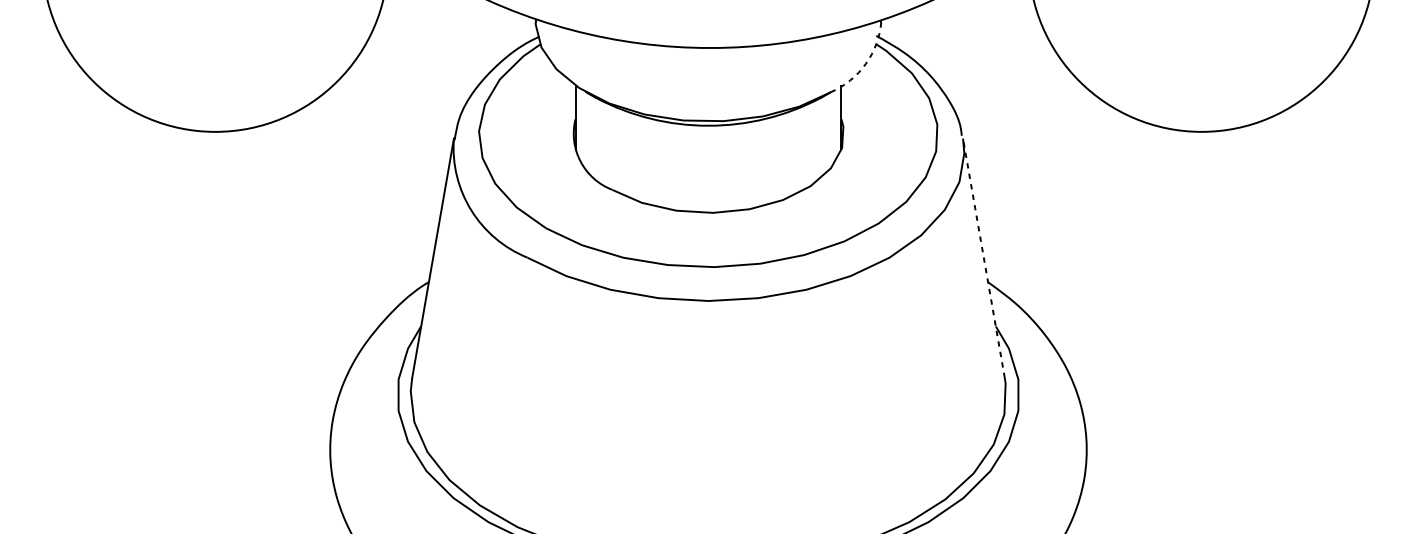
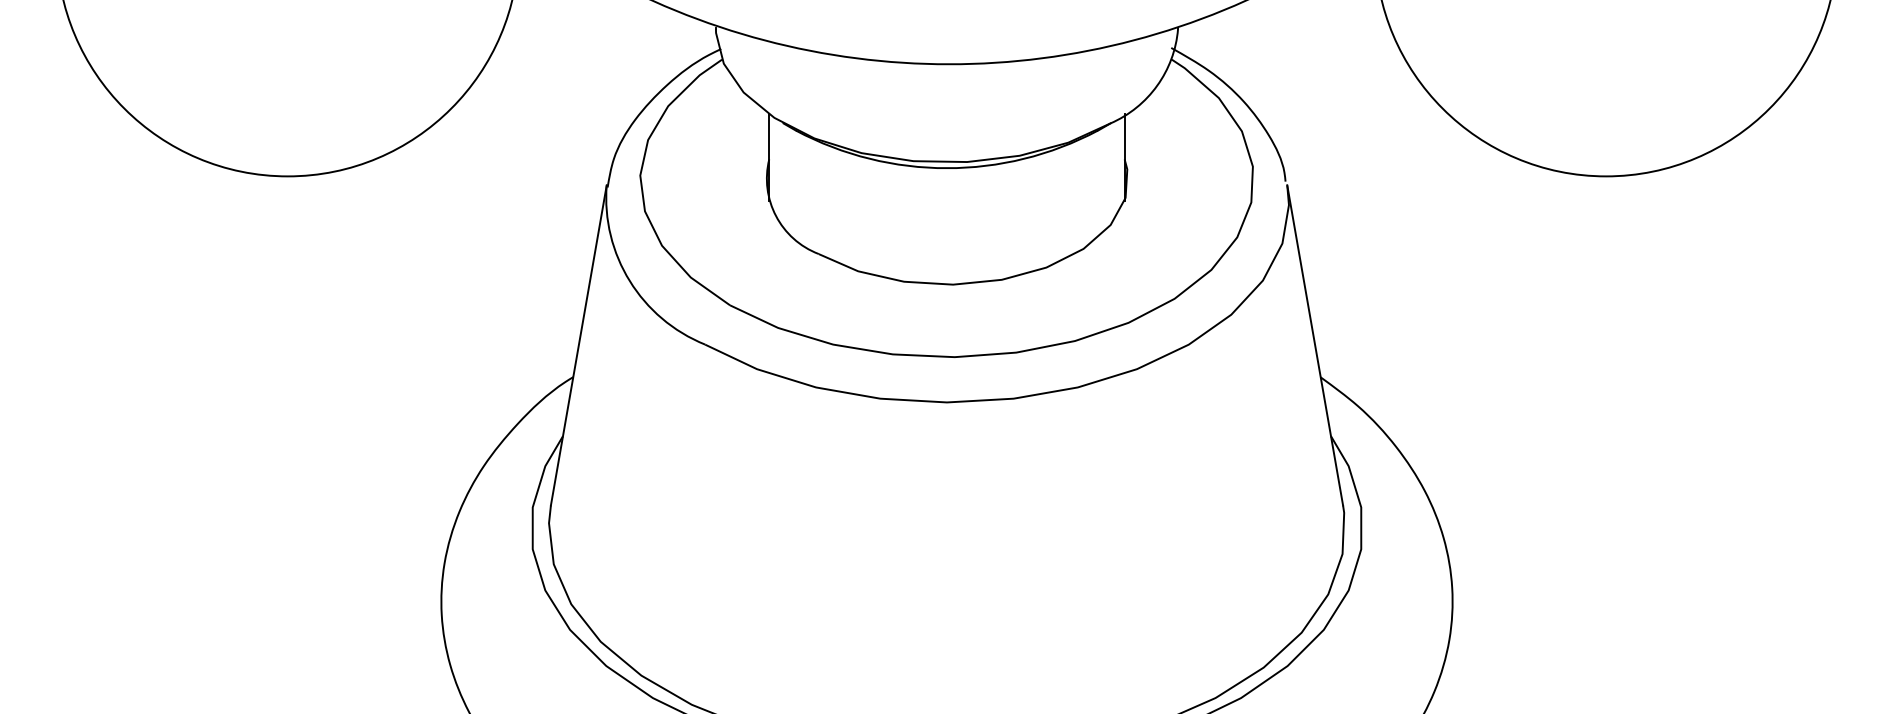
arc: (865, 63) -> (1157, 85), dashed -> solid
line: (984, 257) -> (1315, 344), dashed -> solid

